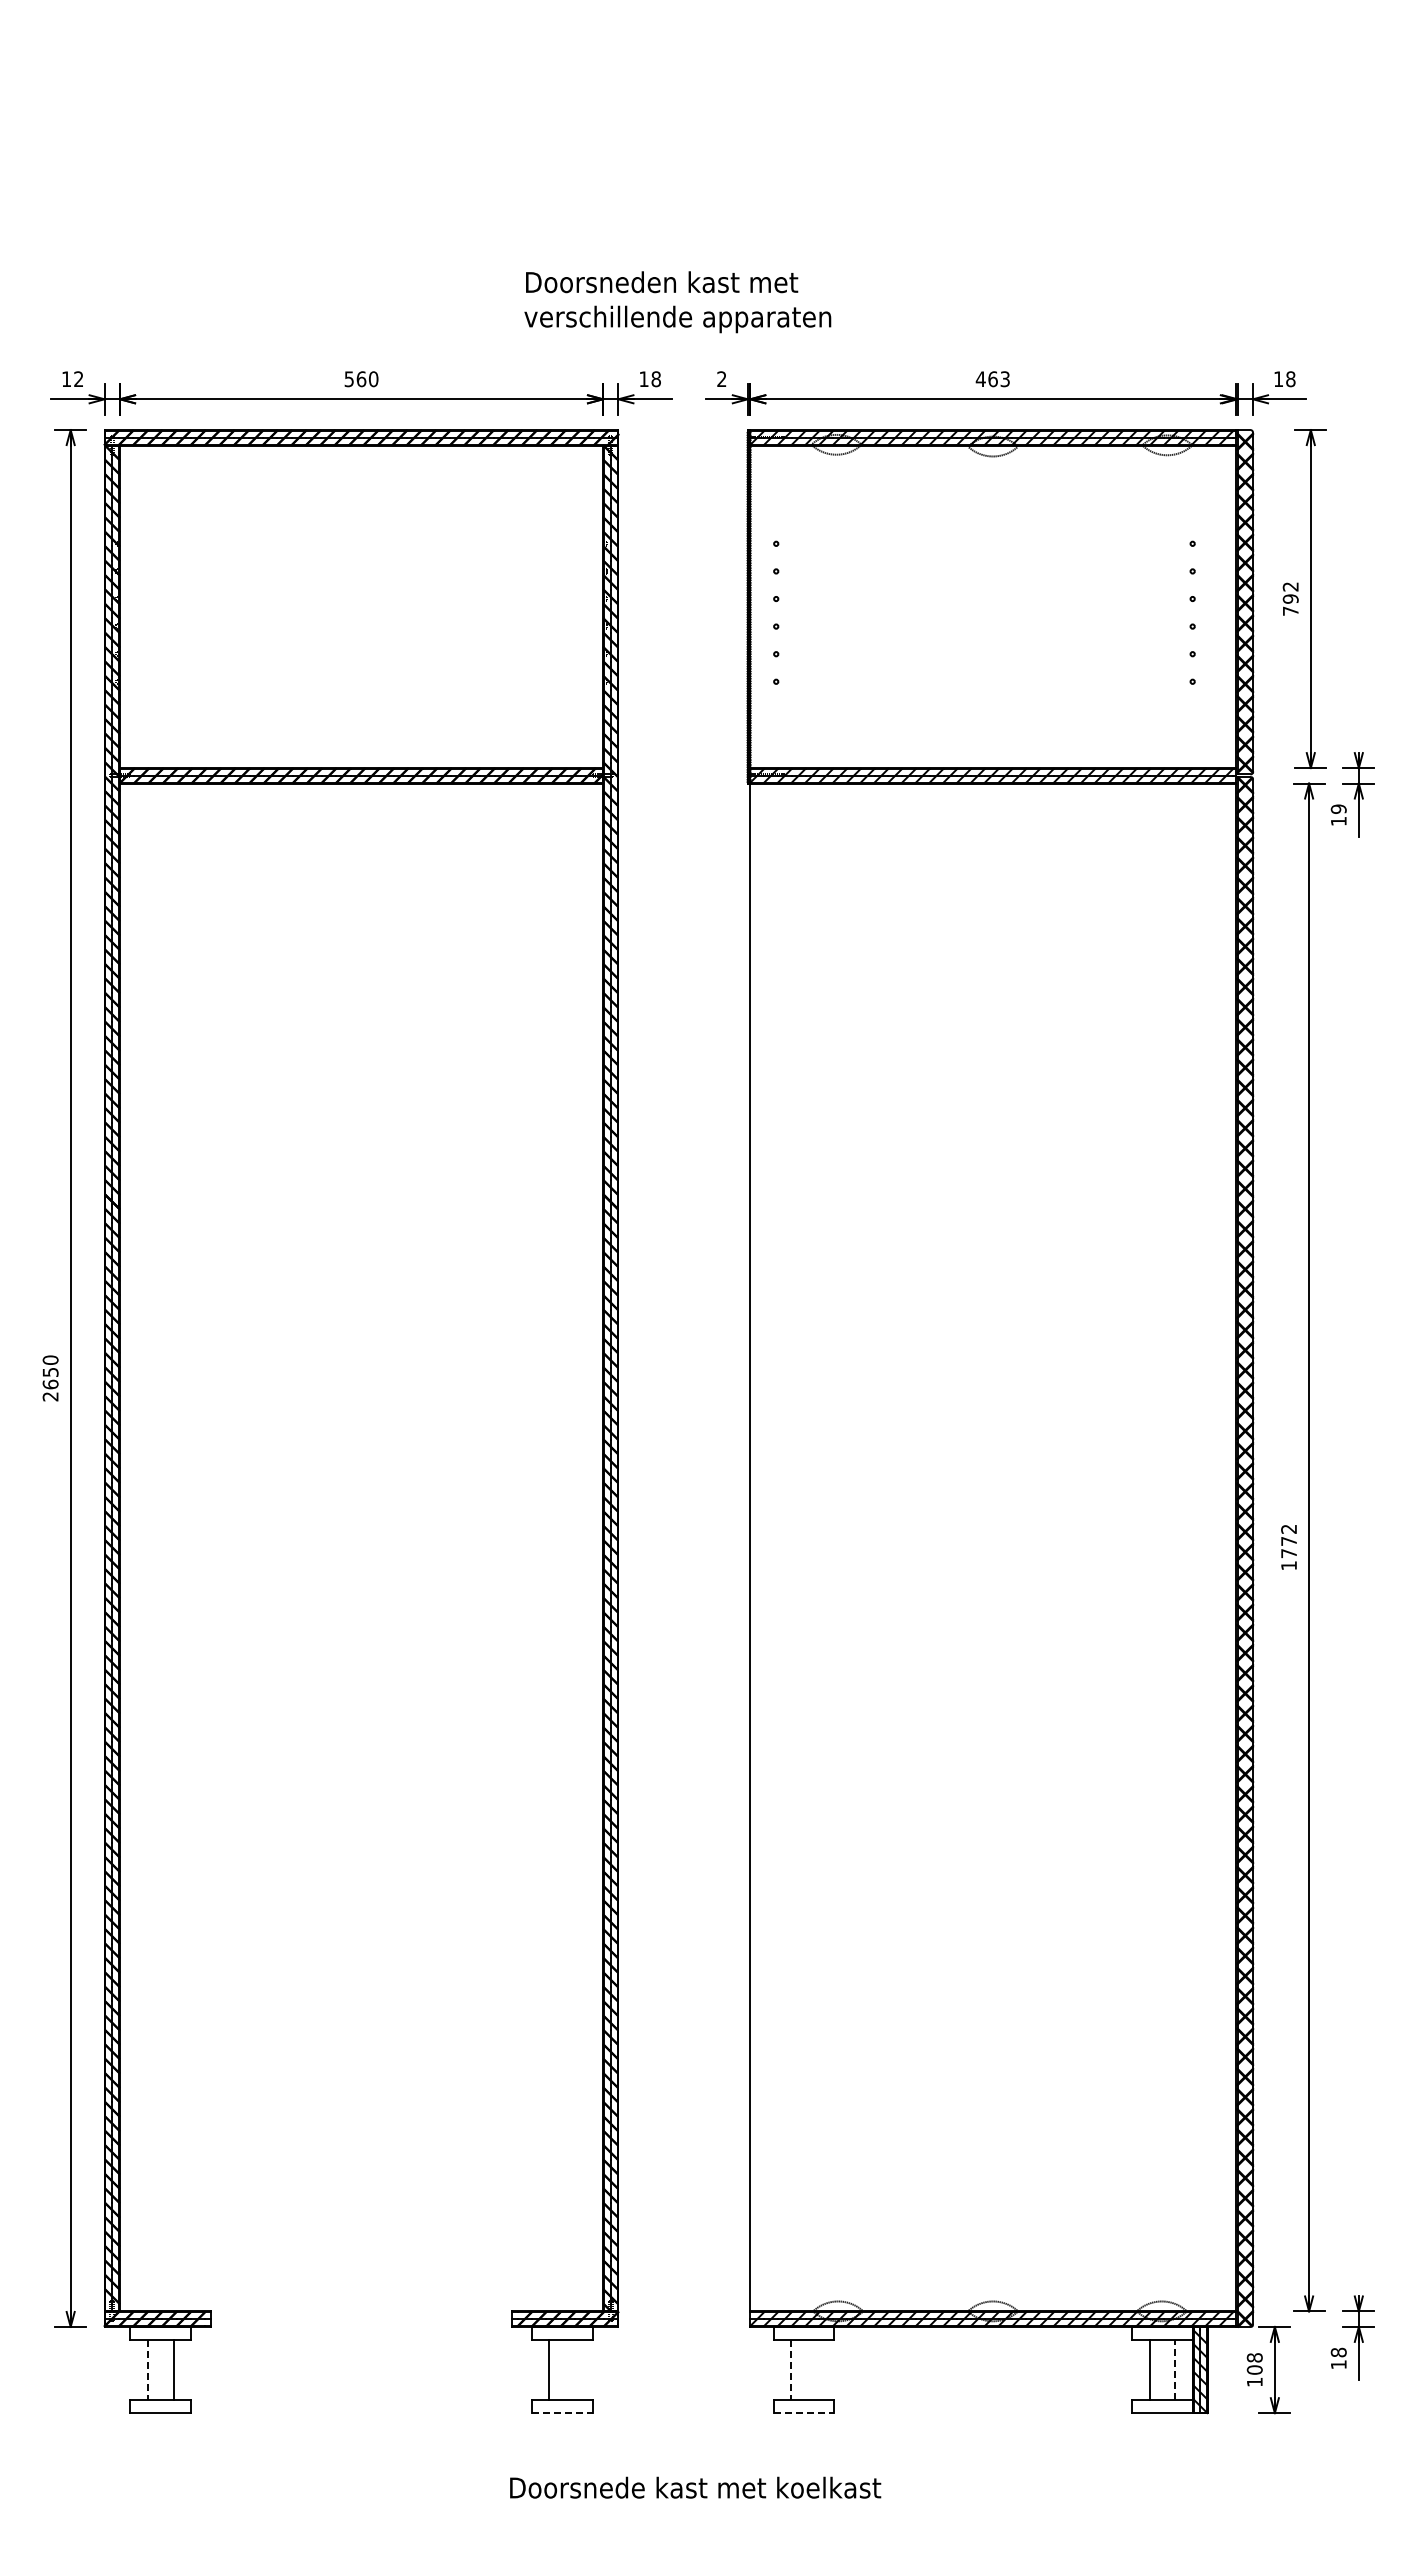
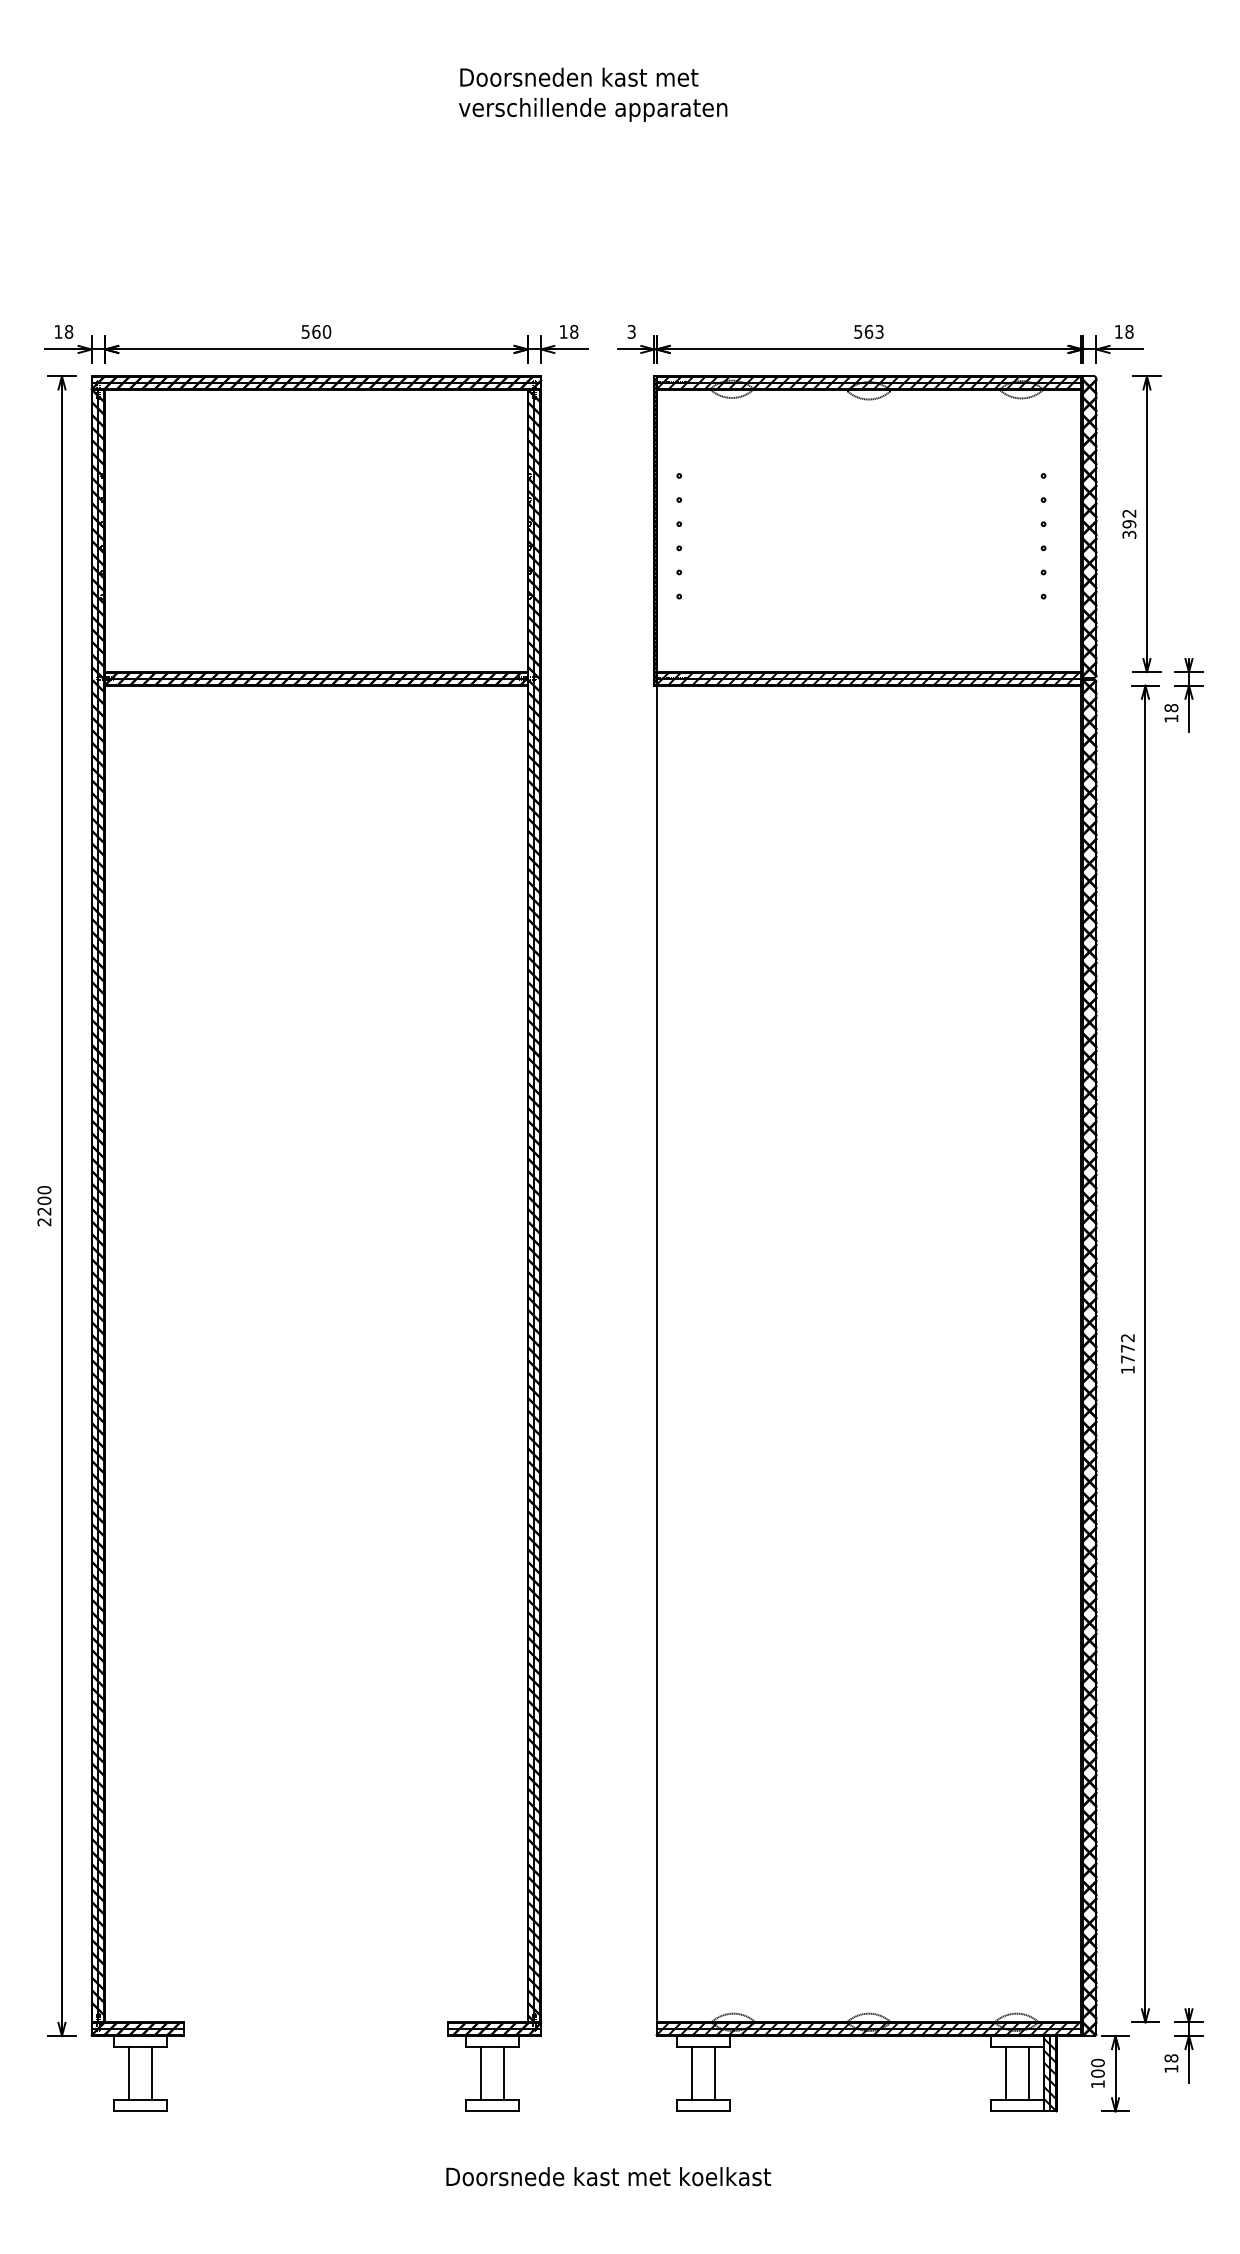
text: (677, 302) -> (592, 95), moved
text: (78, 379) -> (68, 332), 12 -> 18
text: (721, 379) -> (631, 332), 2 -> 3
text: (980, 379) -> (857, 332), 463 -> 563
text: (1290, 610) -> (1129, 534), 792 -> 392
text: (1338, 808) -> (1171, 707), 19 -> 18
text: (50, 1378) -> (44, 1206), 2650 -> 2200
text: (1254, 2357) -> (1097, 2062), 108 -> 100
line: (575, 2369) -> (503, 2073), added
line: (816, 2369) -> (714, 2073), added
line: (1175, 2369) -> (1028, 2073), dashed -> solid
line: (147, 2370) -> (129, 2074), dashed -> solid
line: (790, 2370) -> (691, 2074), dashed -> solid
line: (562, 2413) -> (492, 2111), dashed -> solid
line: (804, 2413) -> (703, 2111), dashed -> solid

